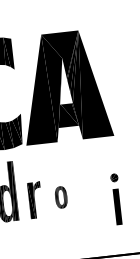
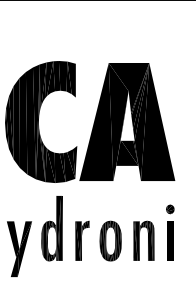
part: (91, 193) -> (143, 240), added
part: (61, 196) -> (110, 240), size x1.67
part: (116, 199) -> (170, 232), moved

